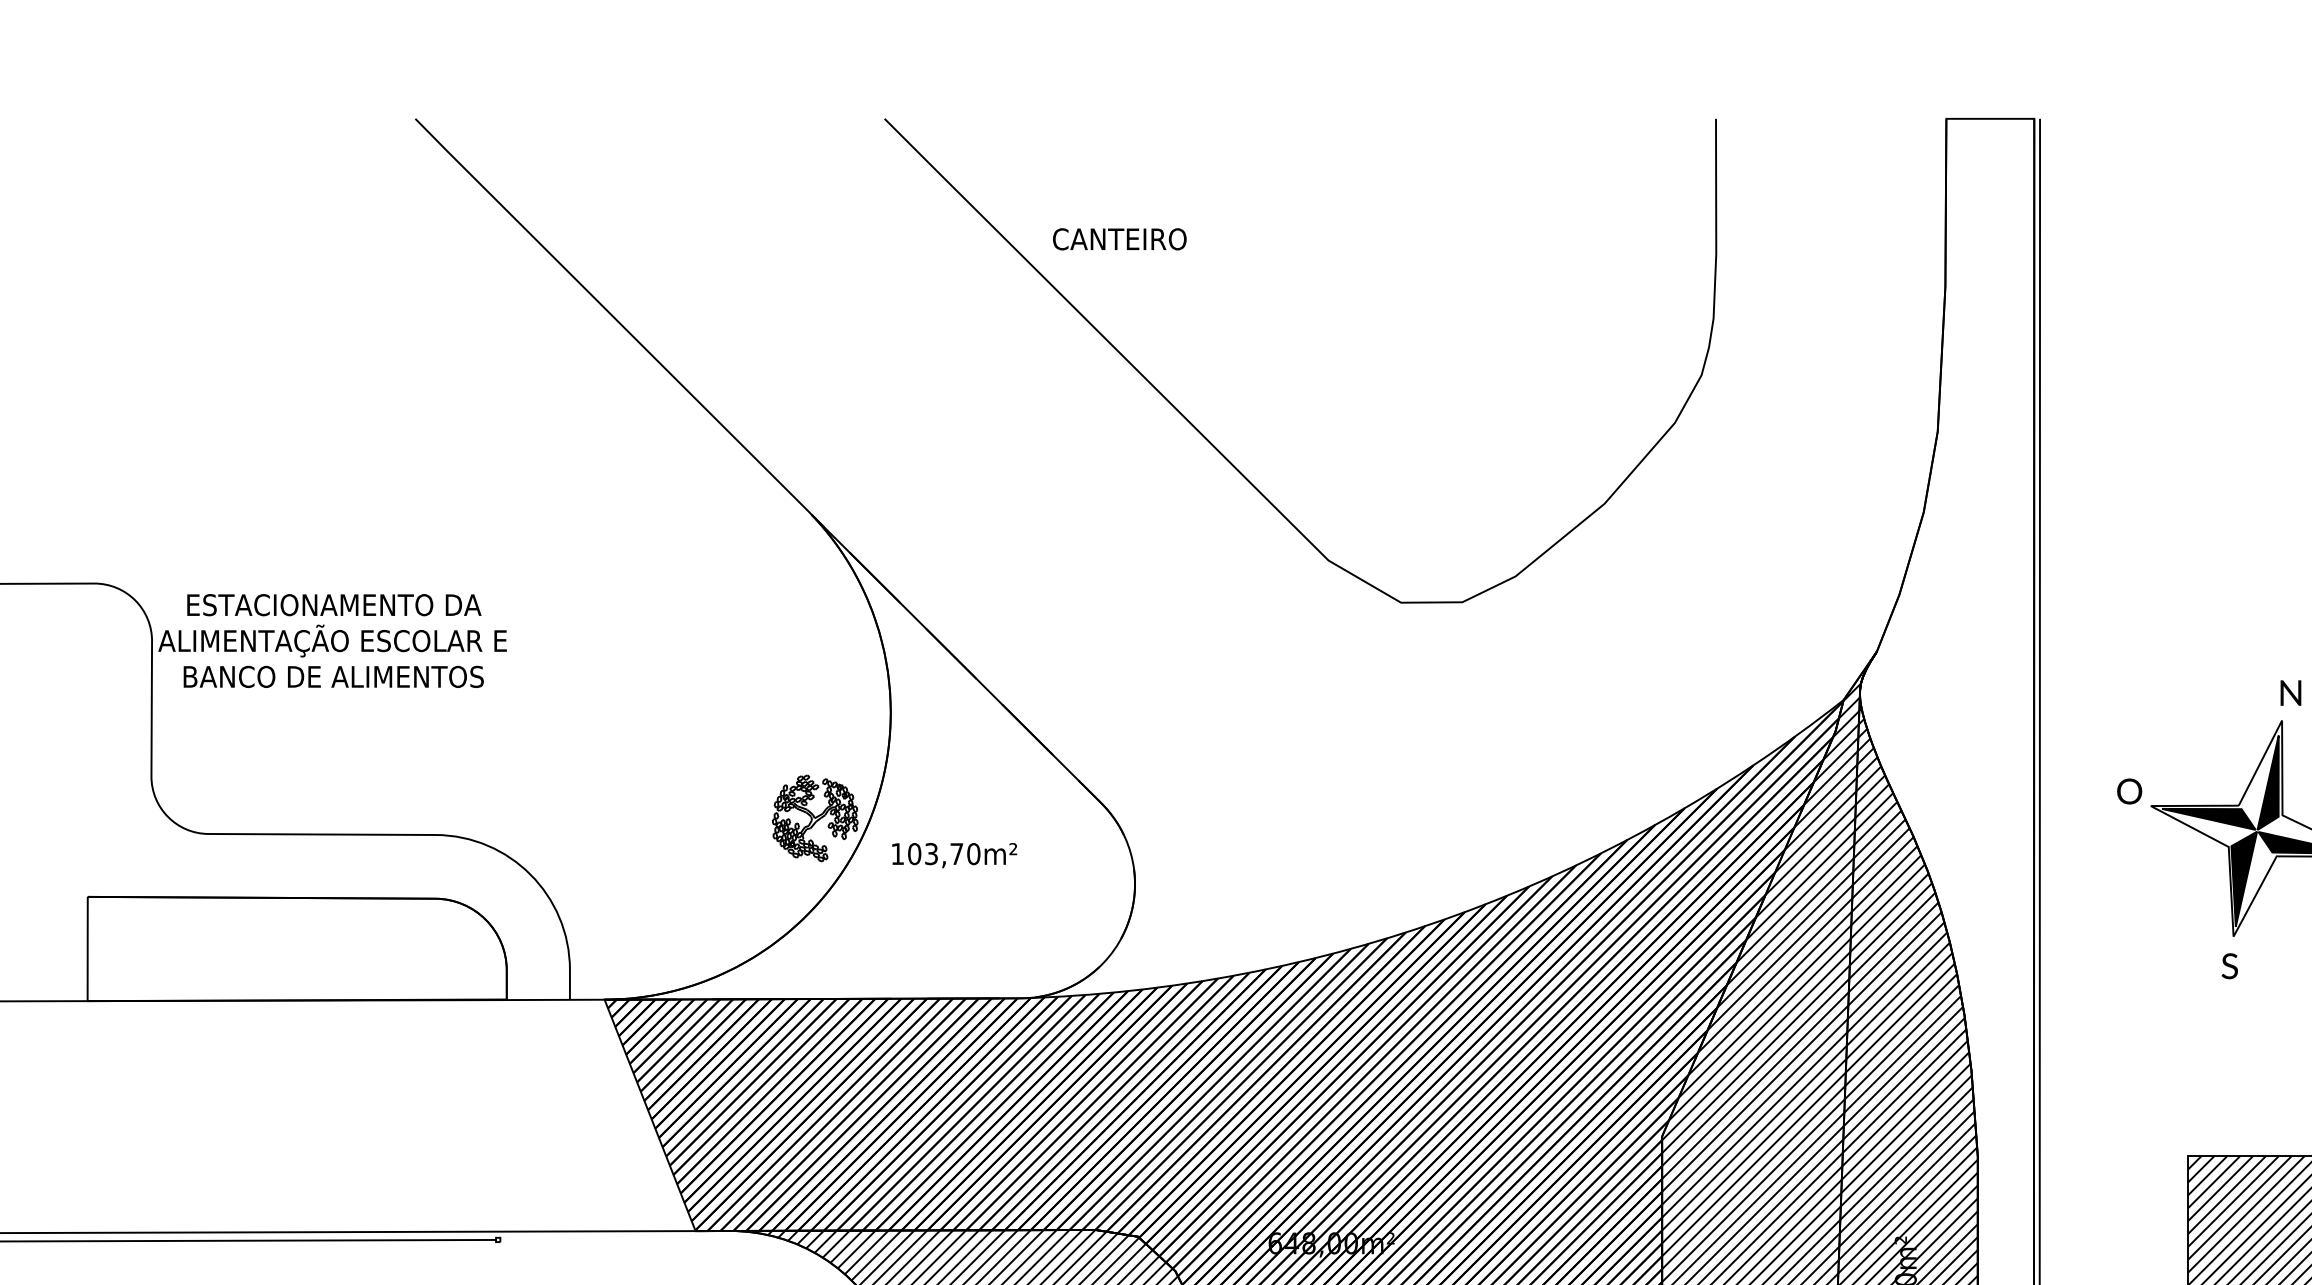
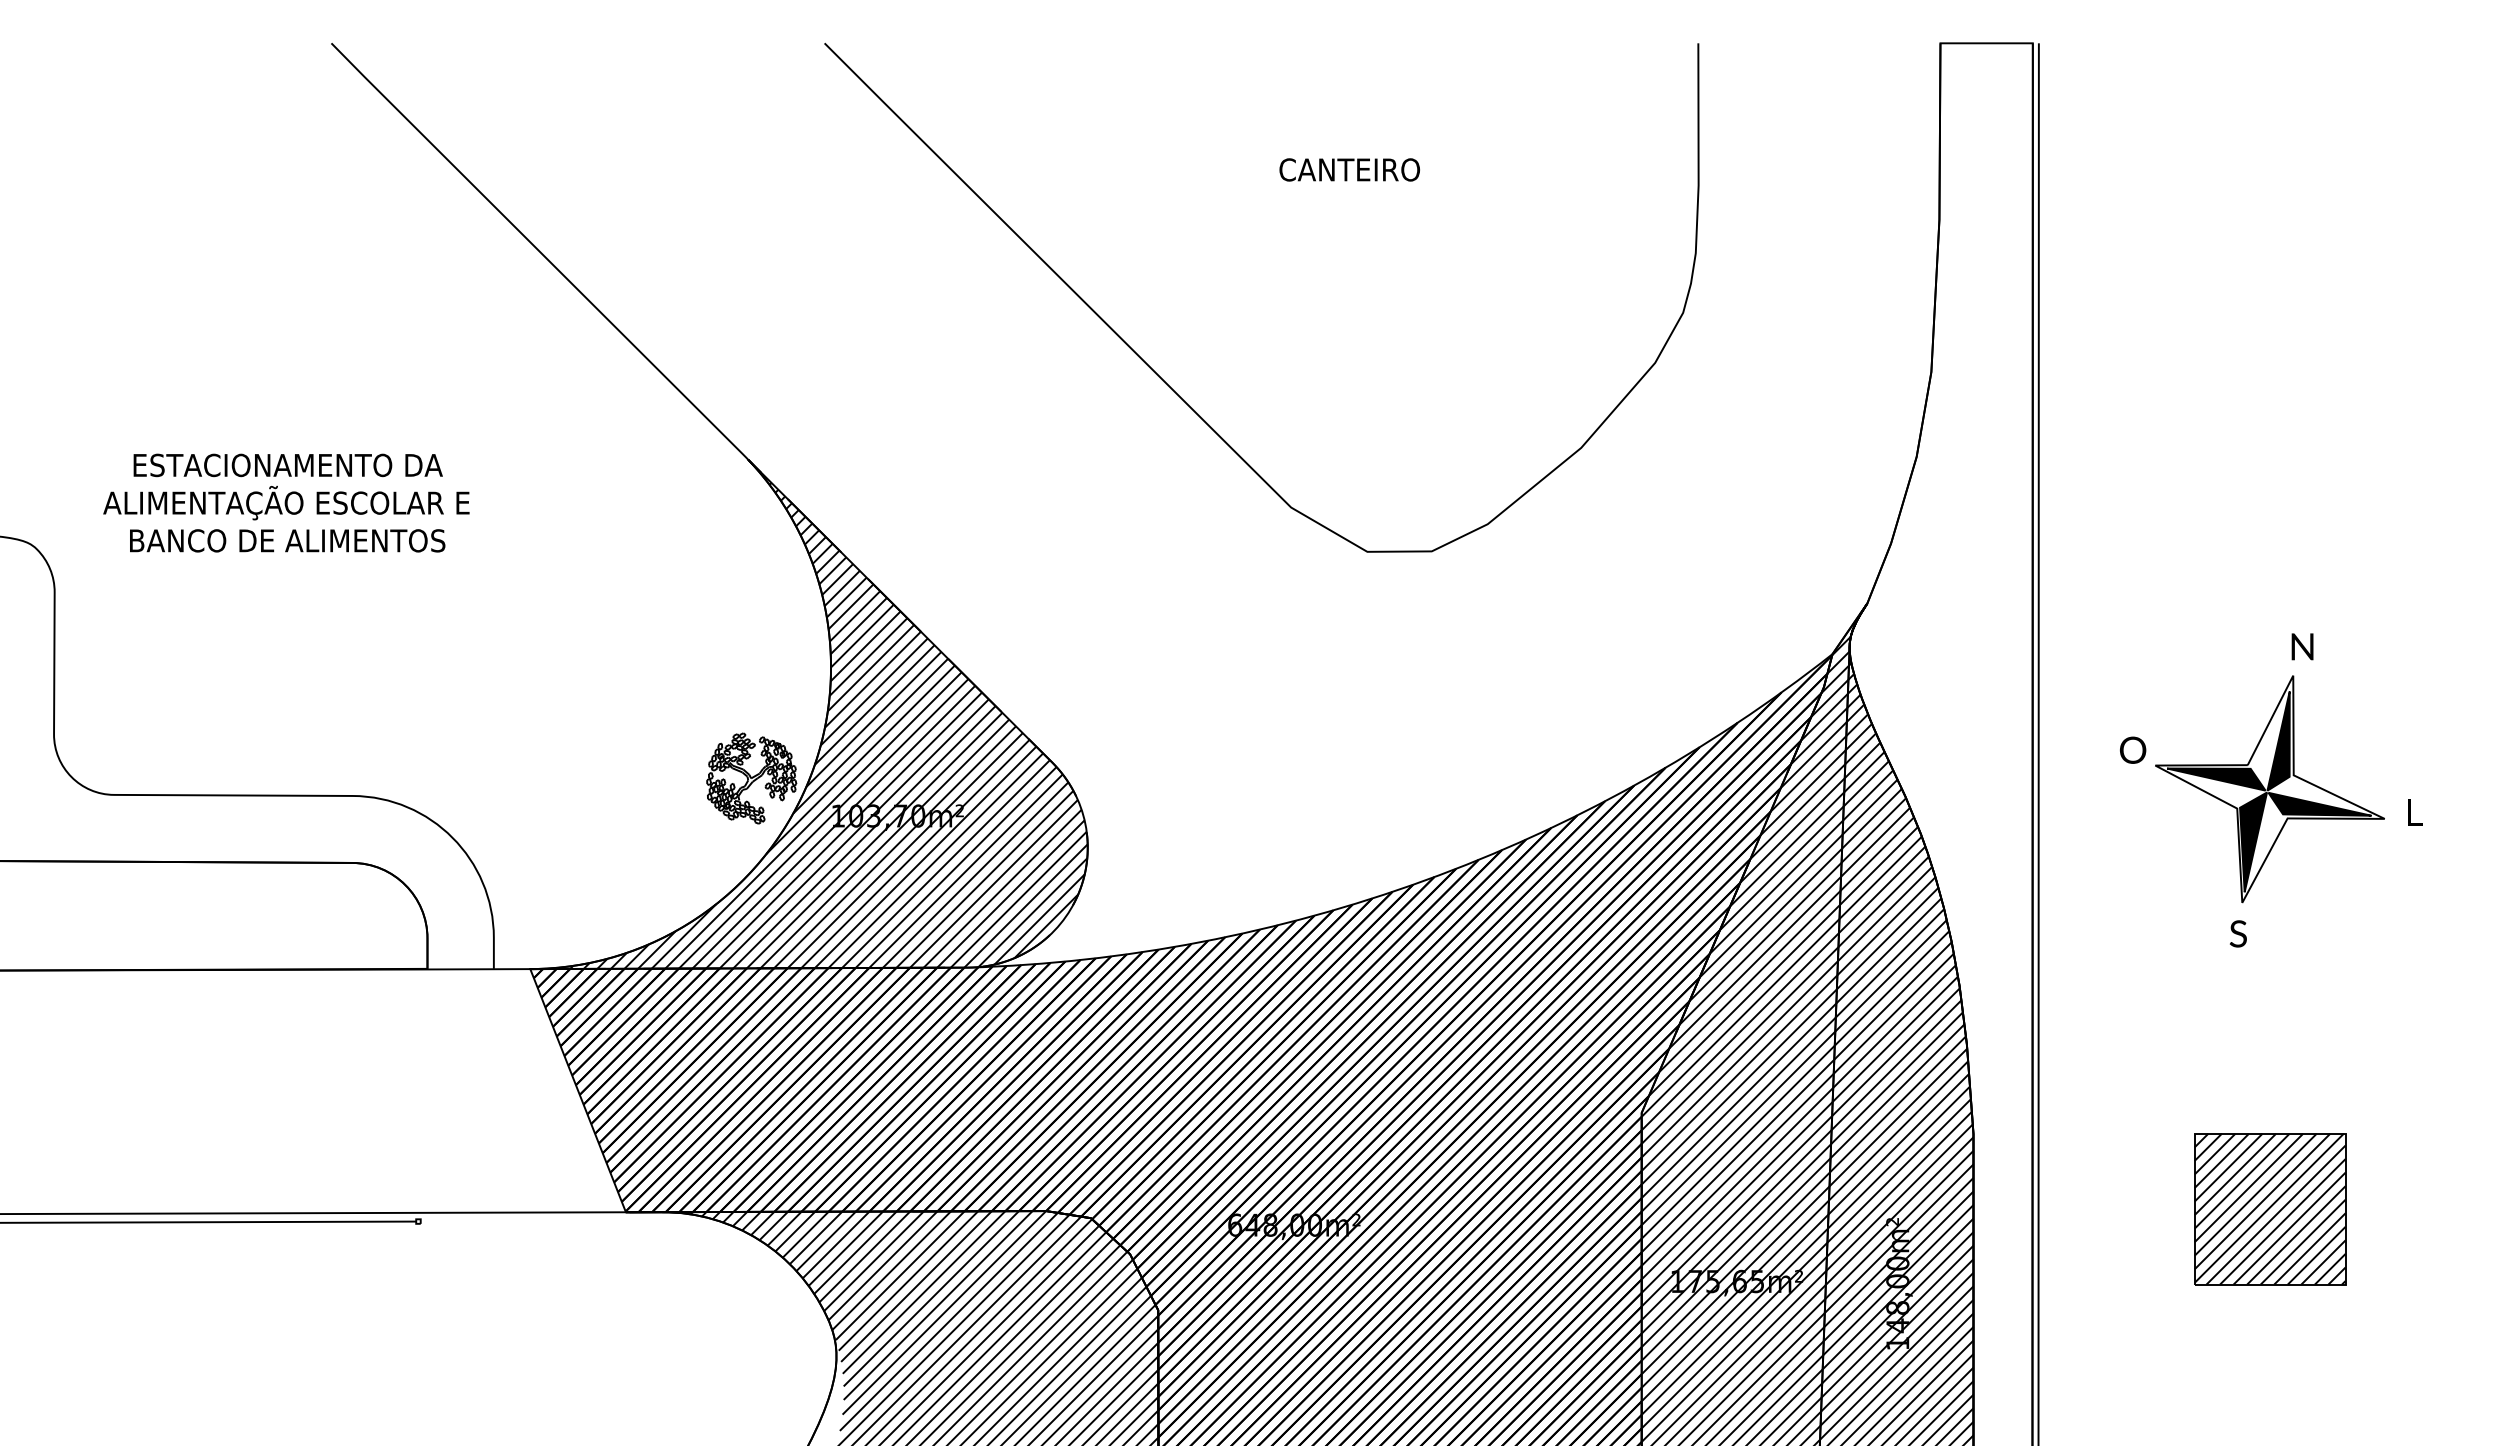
text: (1119, 238) -> (1349, 169), moved
text: (332, 640) -> (286, 502), moved
hatch: (875, 758) -> (814, 715), added

